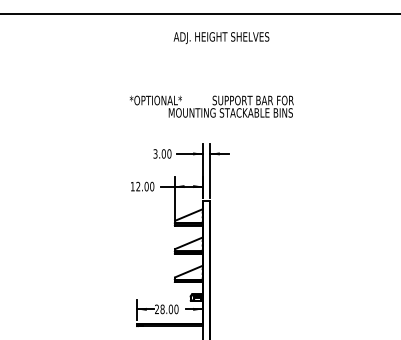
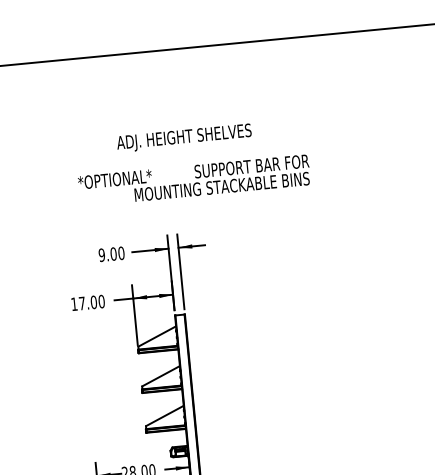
text: (221, 38) -> (184, 138), moved
text: (211, 106) -> (194, 180), moved
text: (155, 153) -> (101, 254), 3.00 -> 9.00
text: (138, 186) -> (82, 303), 12.00 -> 17.00

